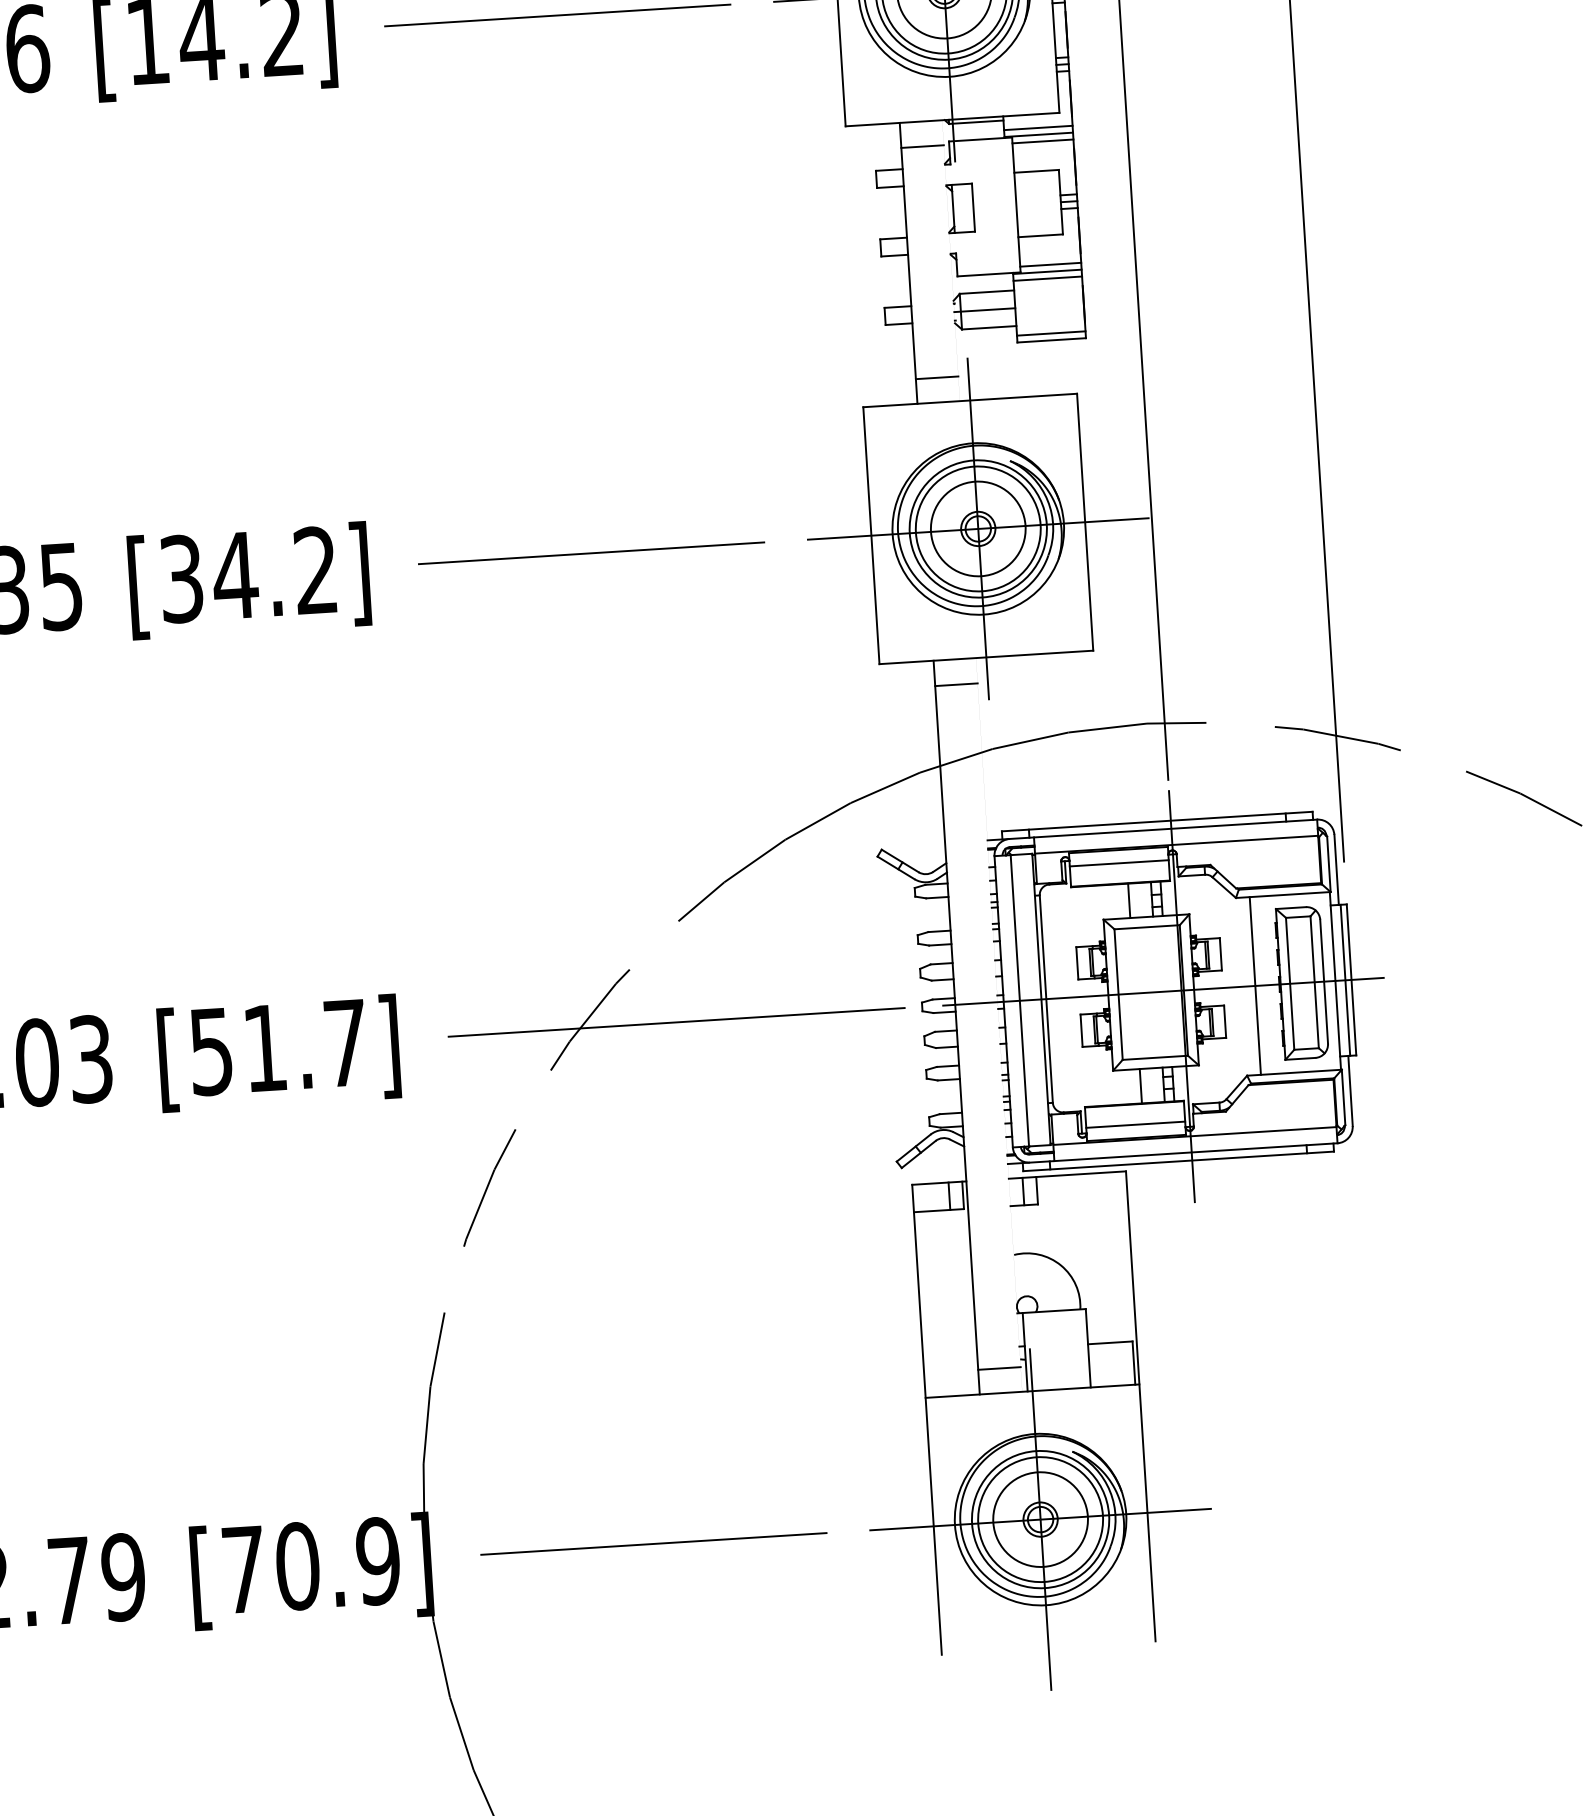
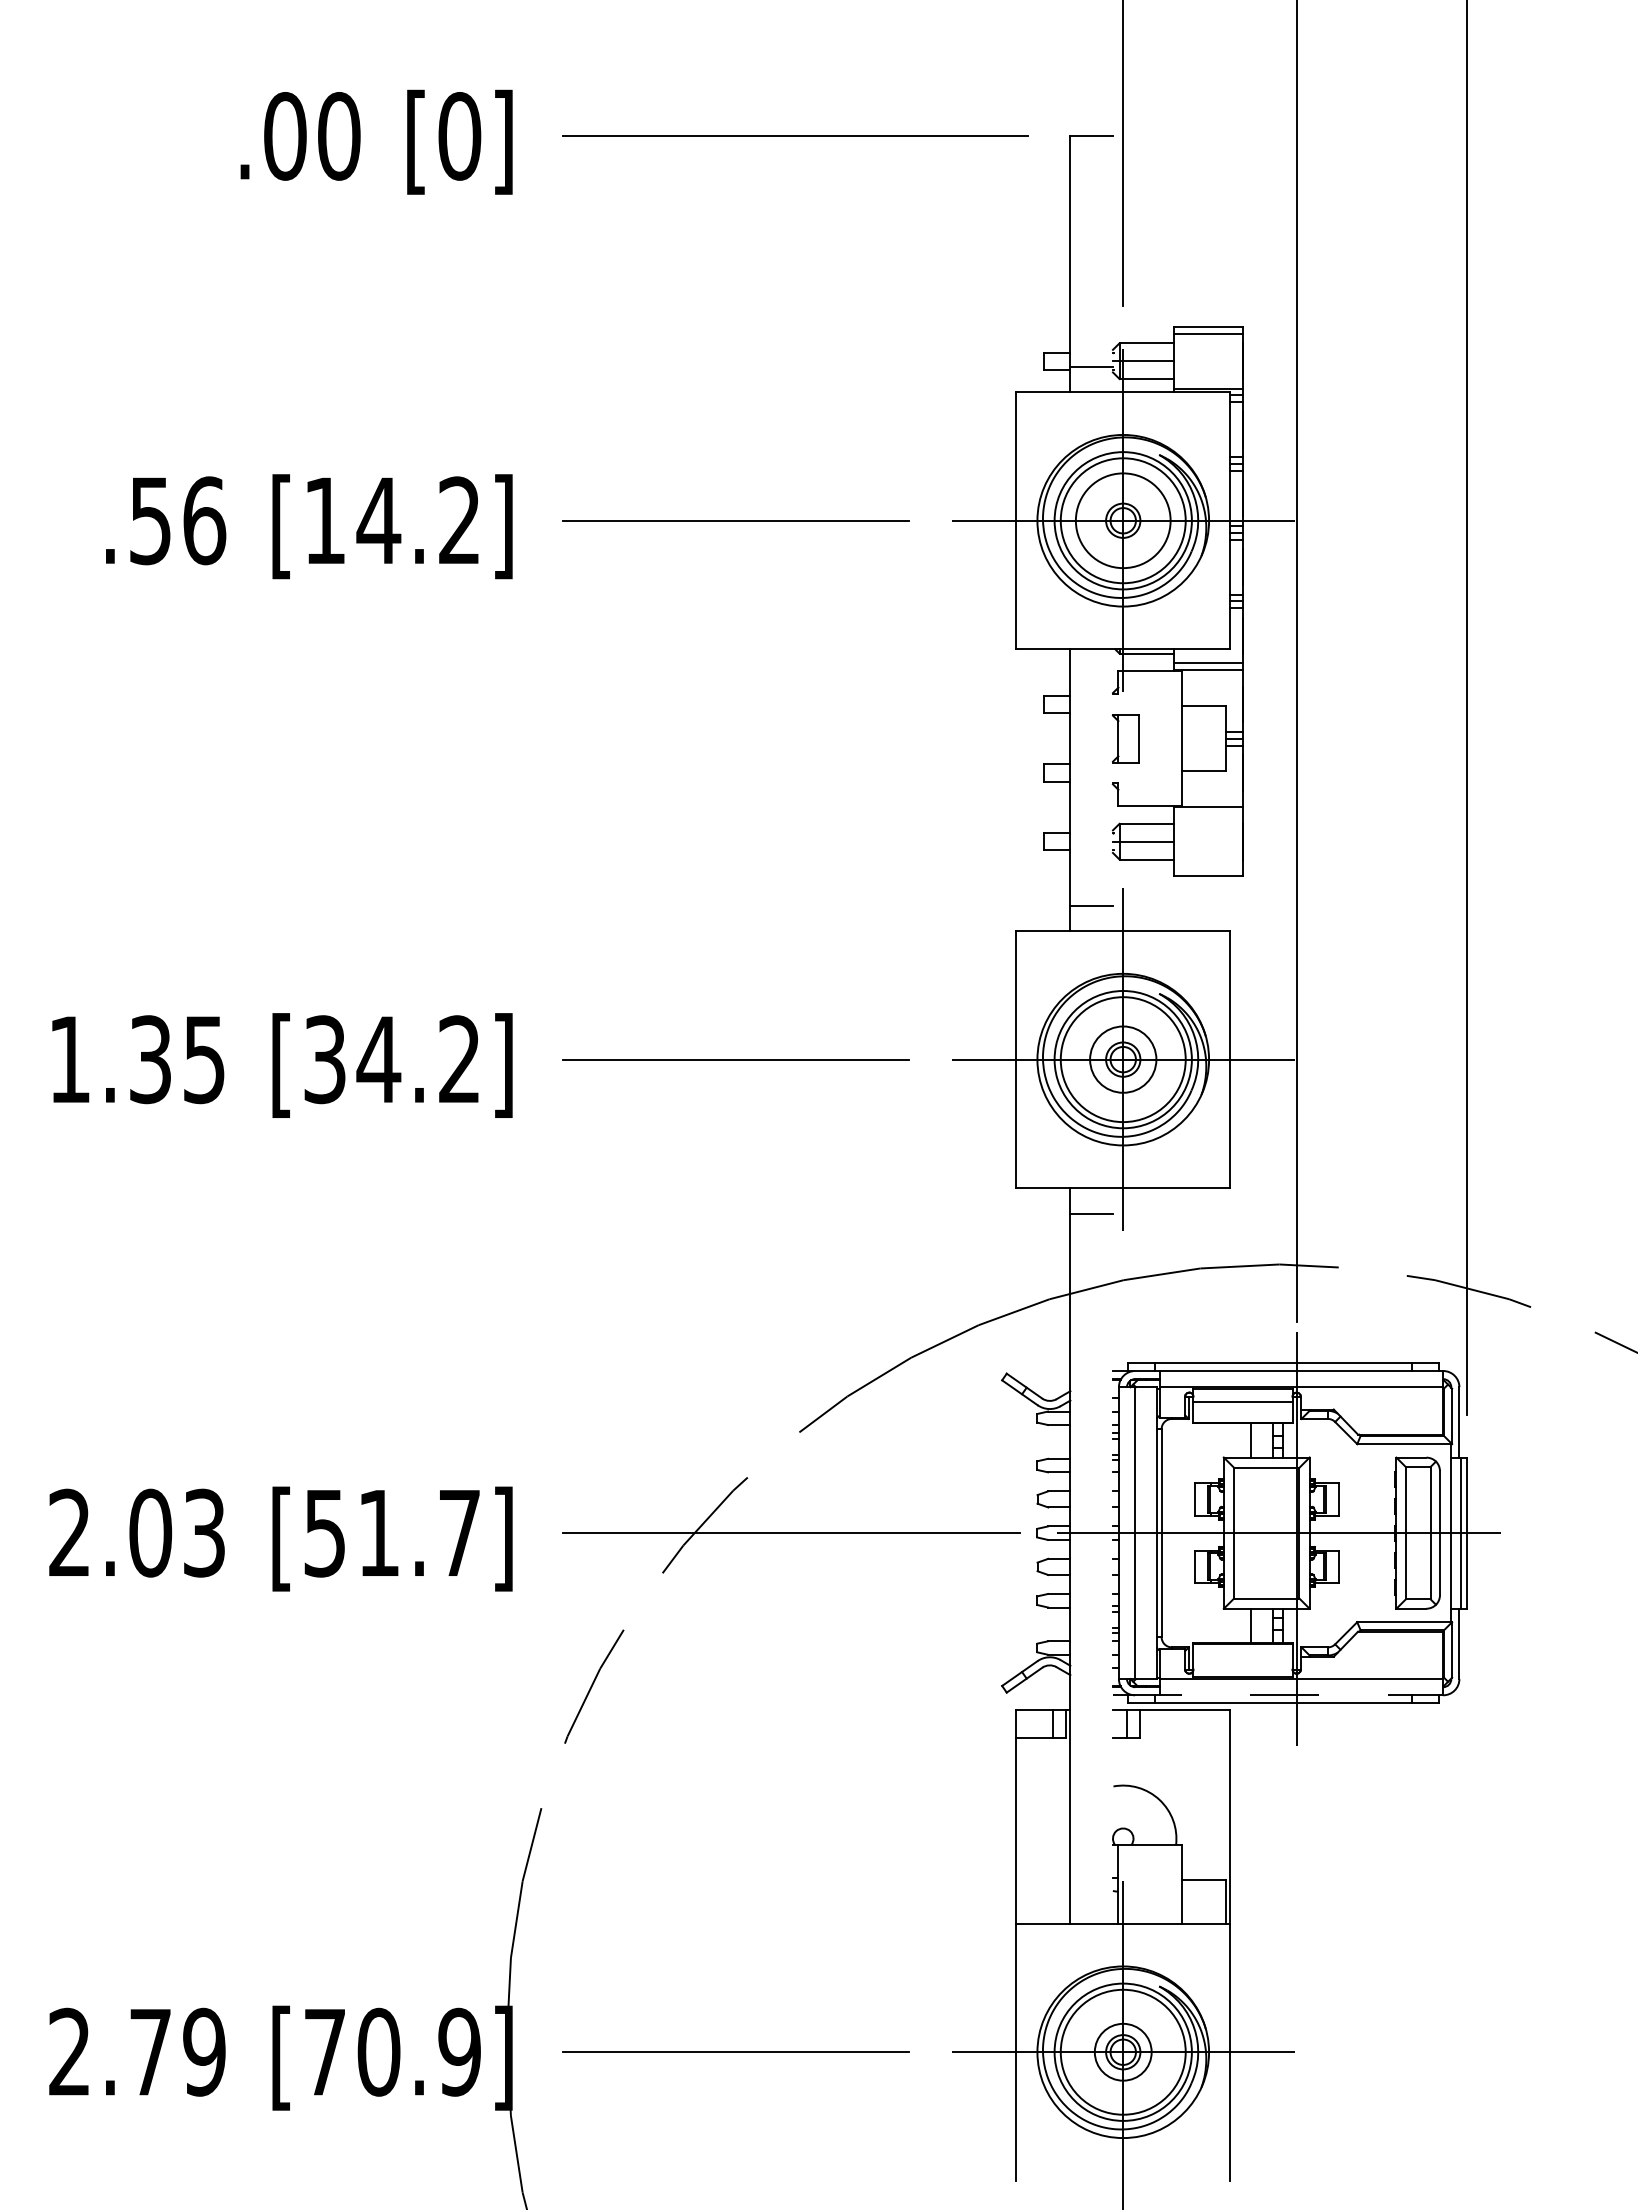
line: (1042, 141) -> (1211, 676), removed
line: (922, 146) -> (1091, 674), removed
line: (1050, 264) -> (1211, 800), removed
line: (1047, 278) -> (1208, 814), removed
line: (1051, 333) -> (1208, 869), removed
circle: (977, 528) -> (1122, 1059), size x0.7
line: (1255, 986) -> (1371, 1533), removed
line: (1135, 1125) -> (1242, 1664), removed
line: (1173, 1153) -> (1278, 1695), solid -> dashed
line: (999, 1368) -> (1091, 1898), removed
circle: (1039, 1518) -> (1122, 2051), size x0.6

